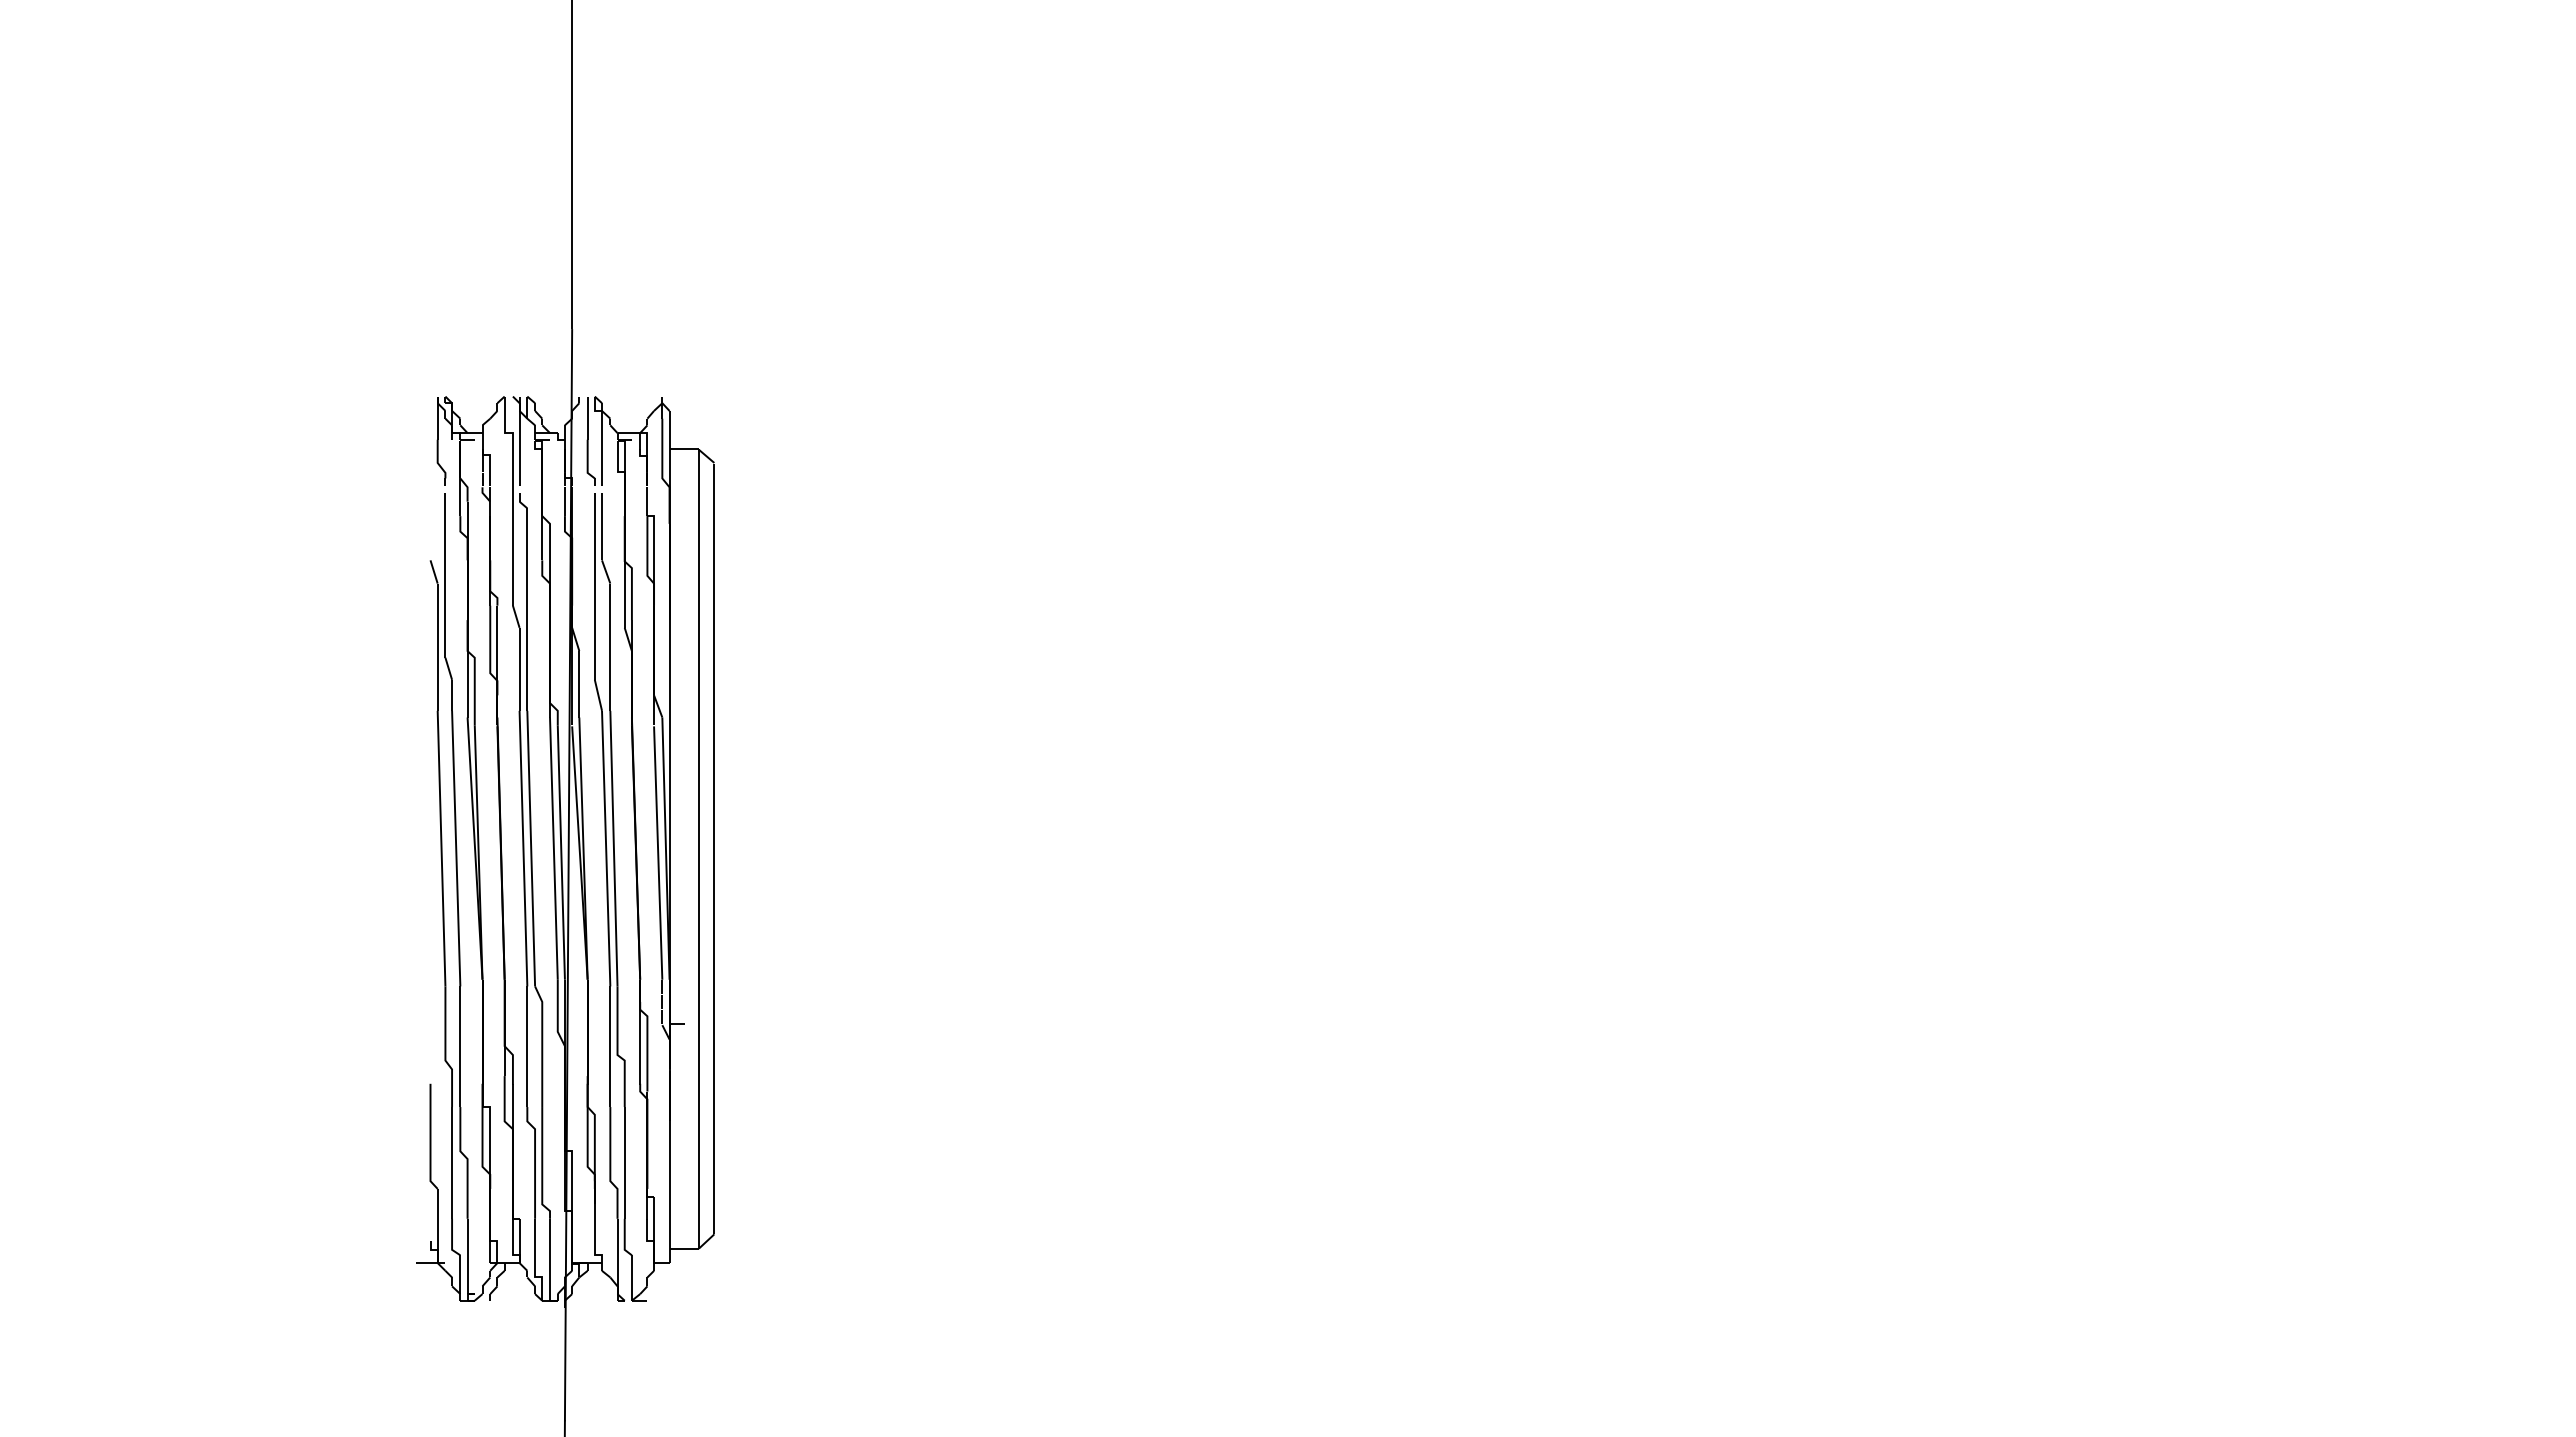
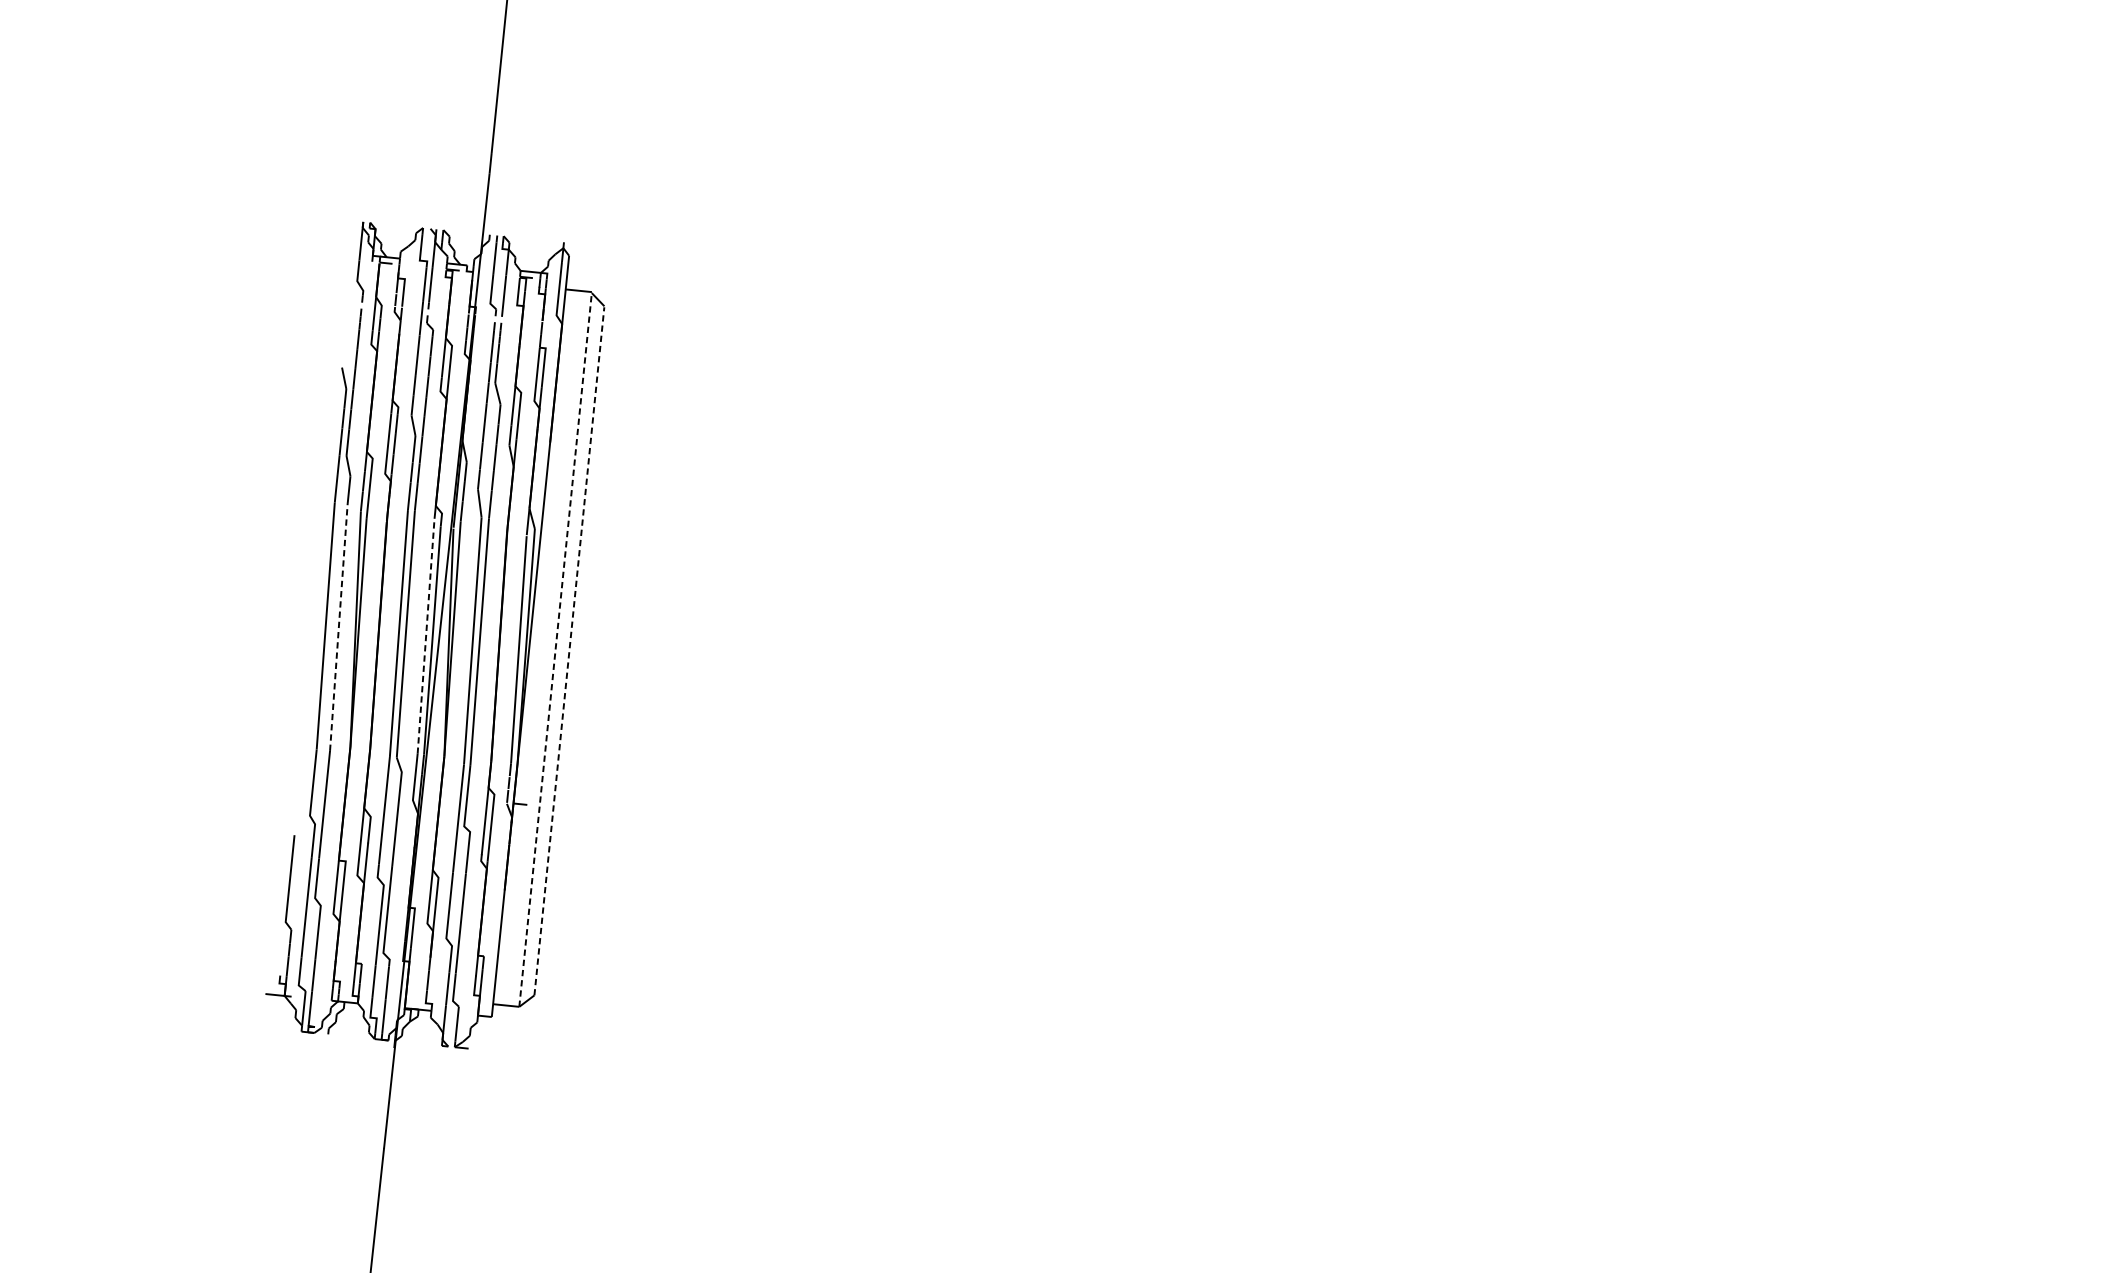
line: (456, 848) -> (339, 627), solid -> dashed
line: (553, 848) -> (425, 636), solid -> dashed
line: (698, 848) -> (555, 649), solid -> dashed
line: (714, 848) -> (569, 650), solid -> dashed

